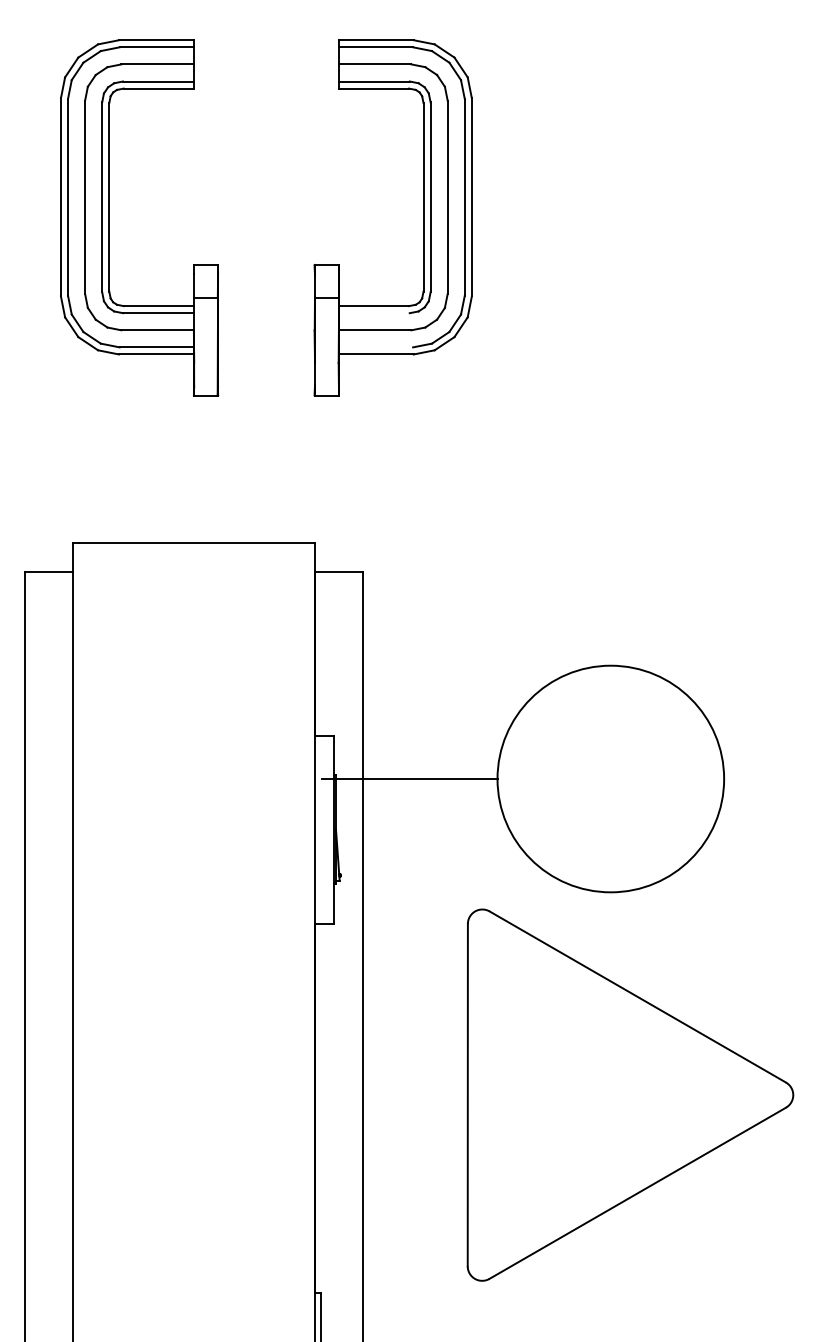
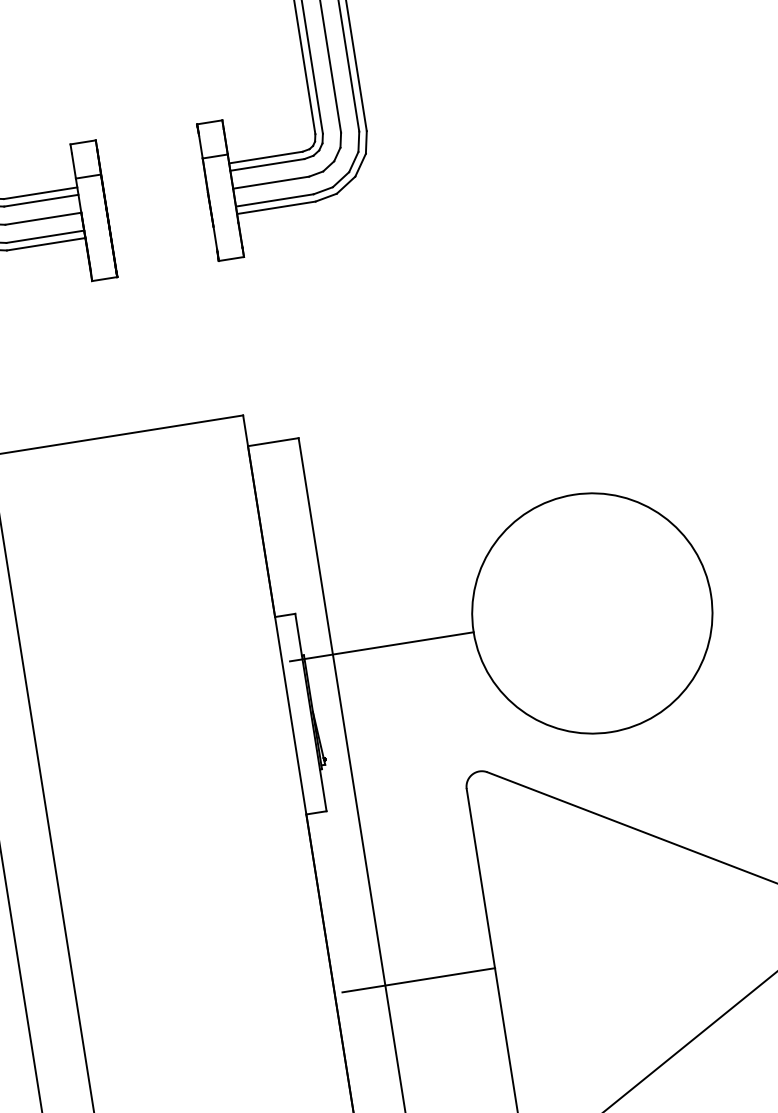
line: (373, 313) -> (266, 165), added
line: (375, 347) -> (274, 200), added
line: (394, 1095) -> (418, 980), added

